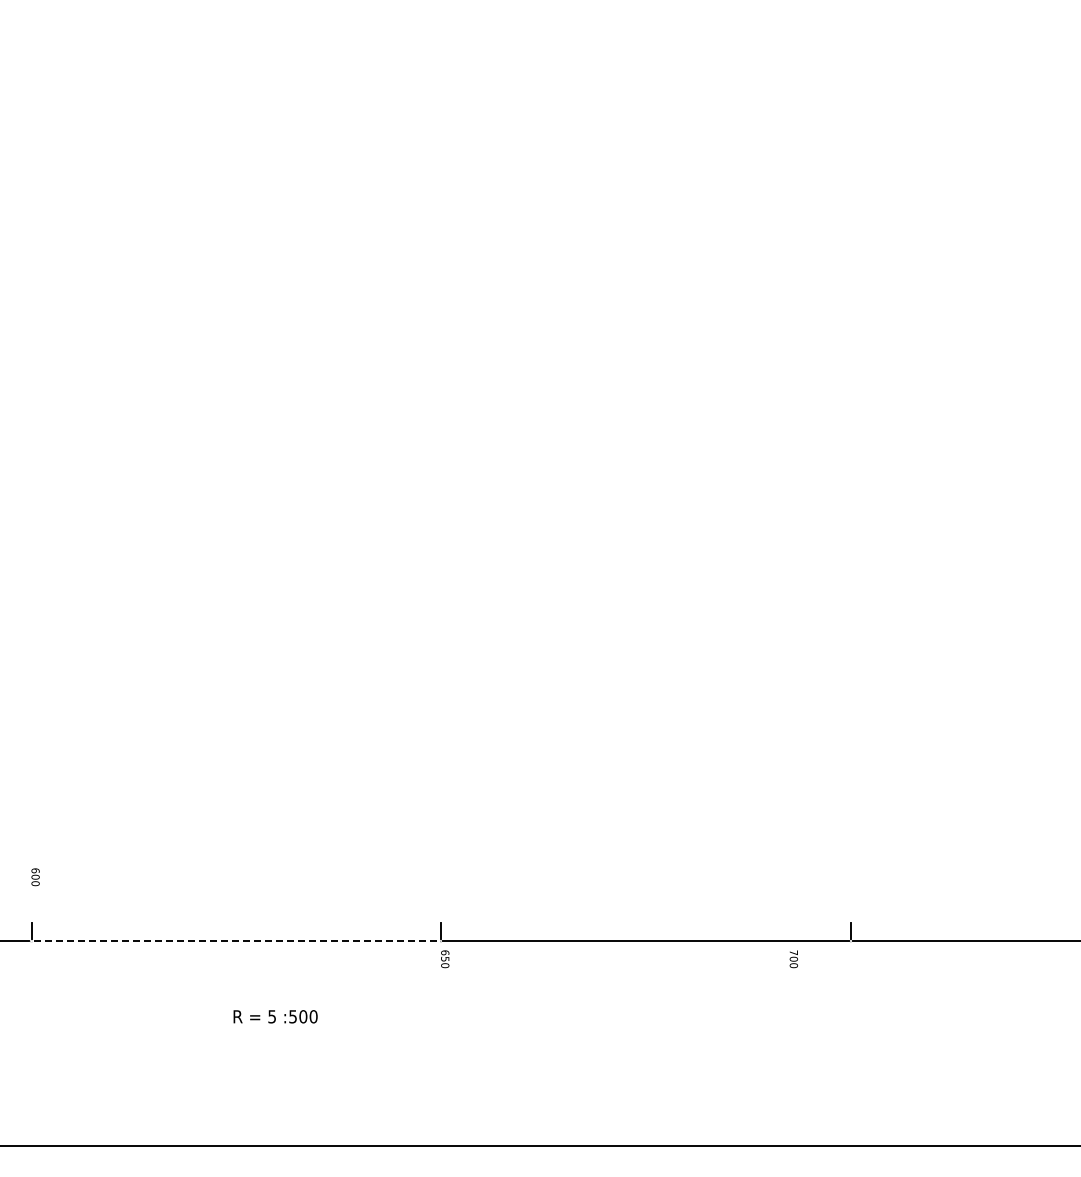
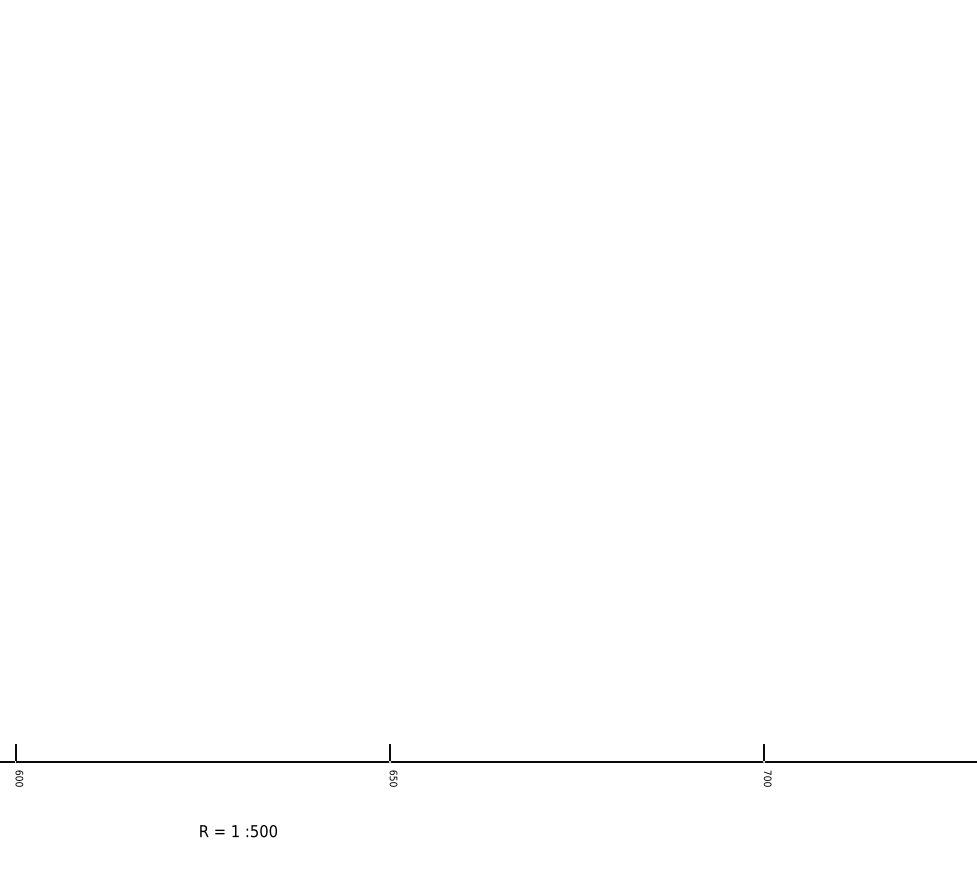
text: (35, 877) -> (19, 778), moved
line: (236, 941) -> (202, 762), dashed -> solid
text: (793, 959) -> (767, 778), moved
text: (271, 1016) -> (234, 830), 5 -> 1

